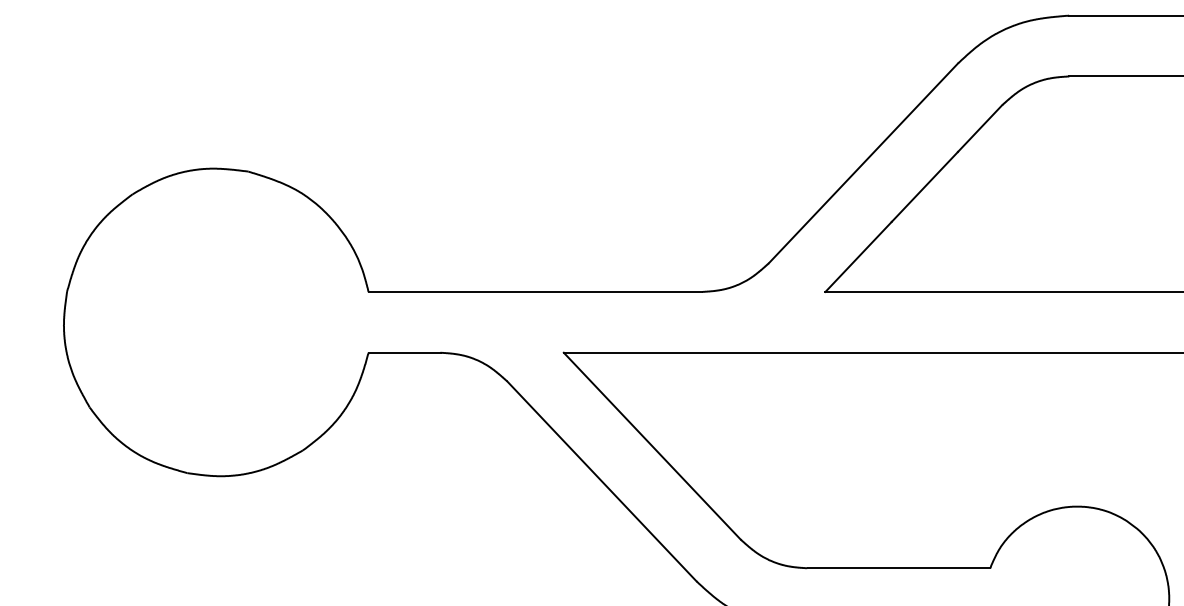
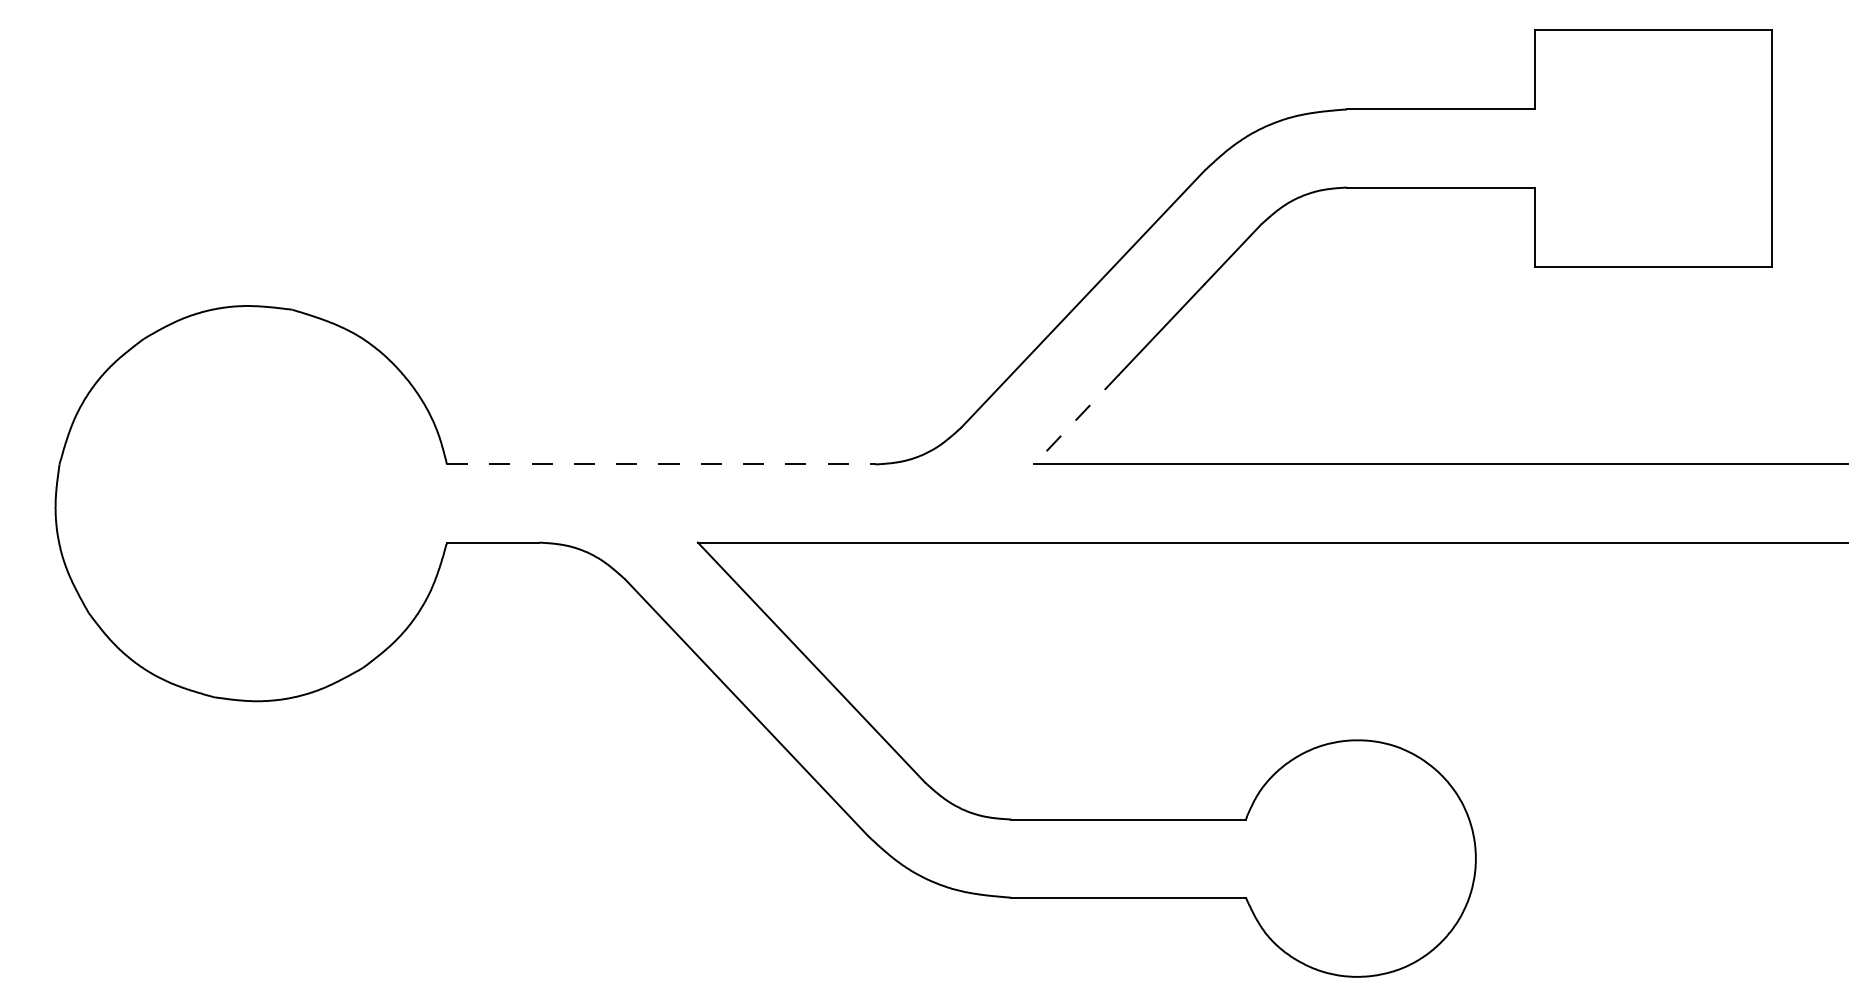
line: (858, 256) -> (1076, 419), solid -> dashed
line: (535, 291) -> (661, 464), solid -> dashed

